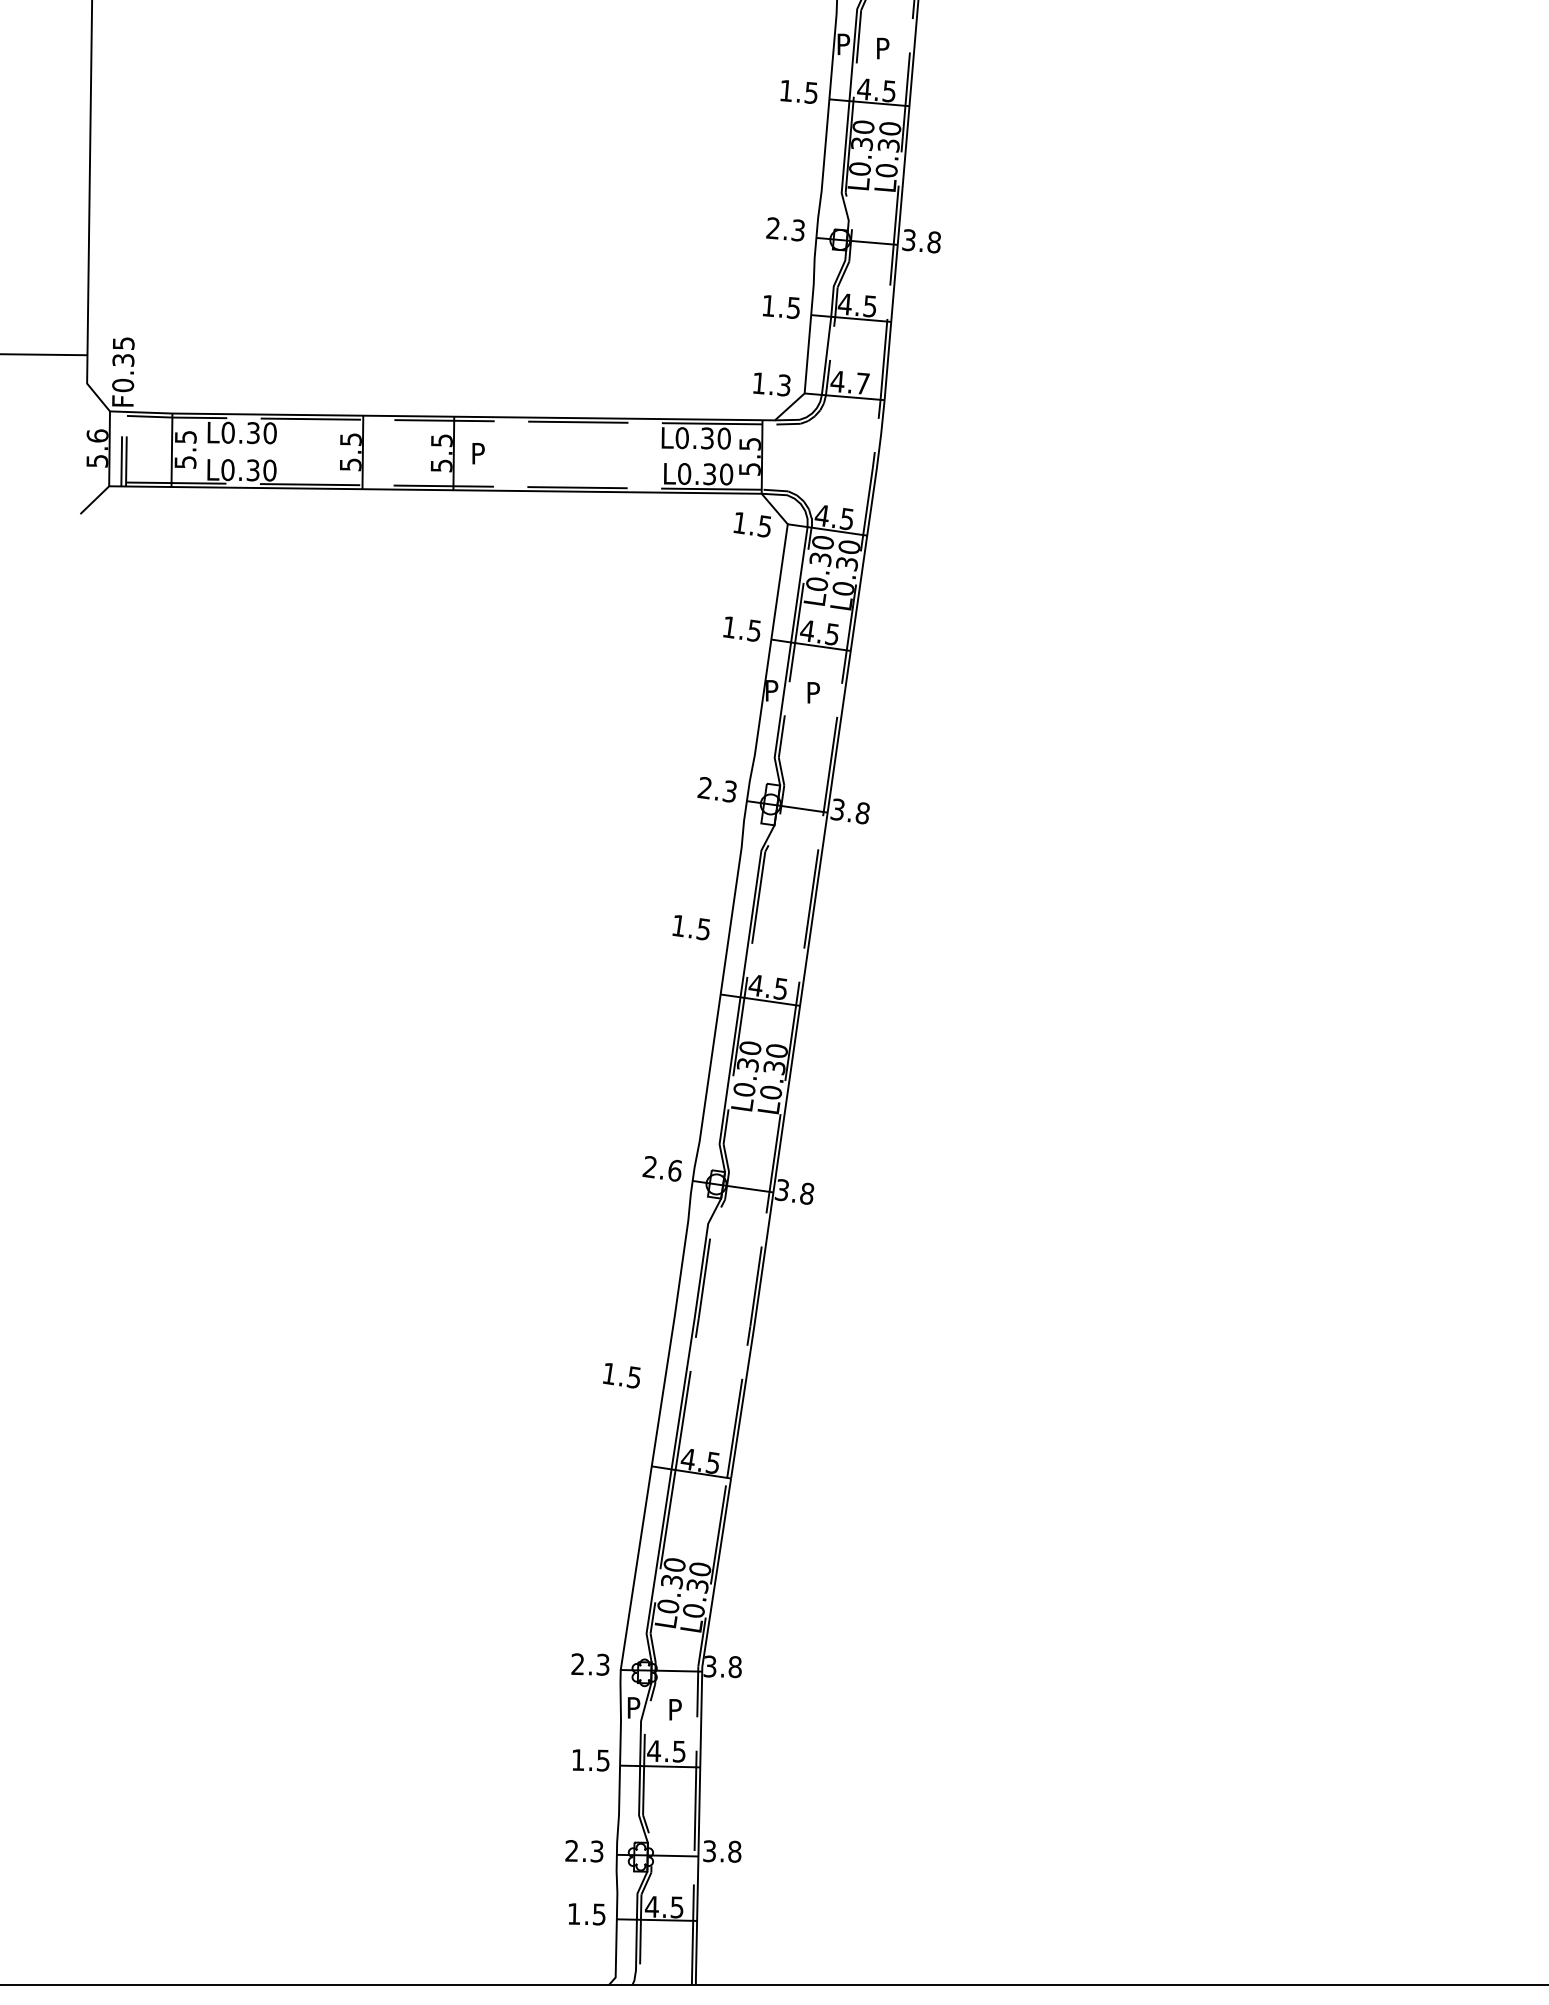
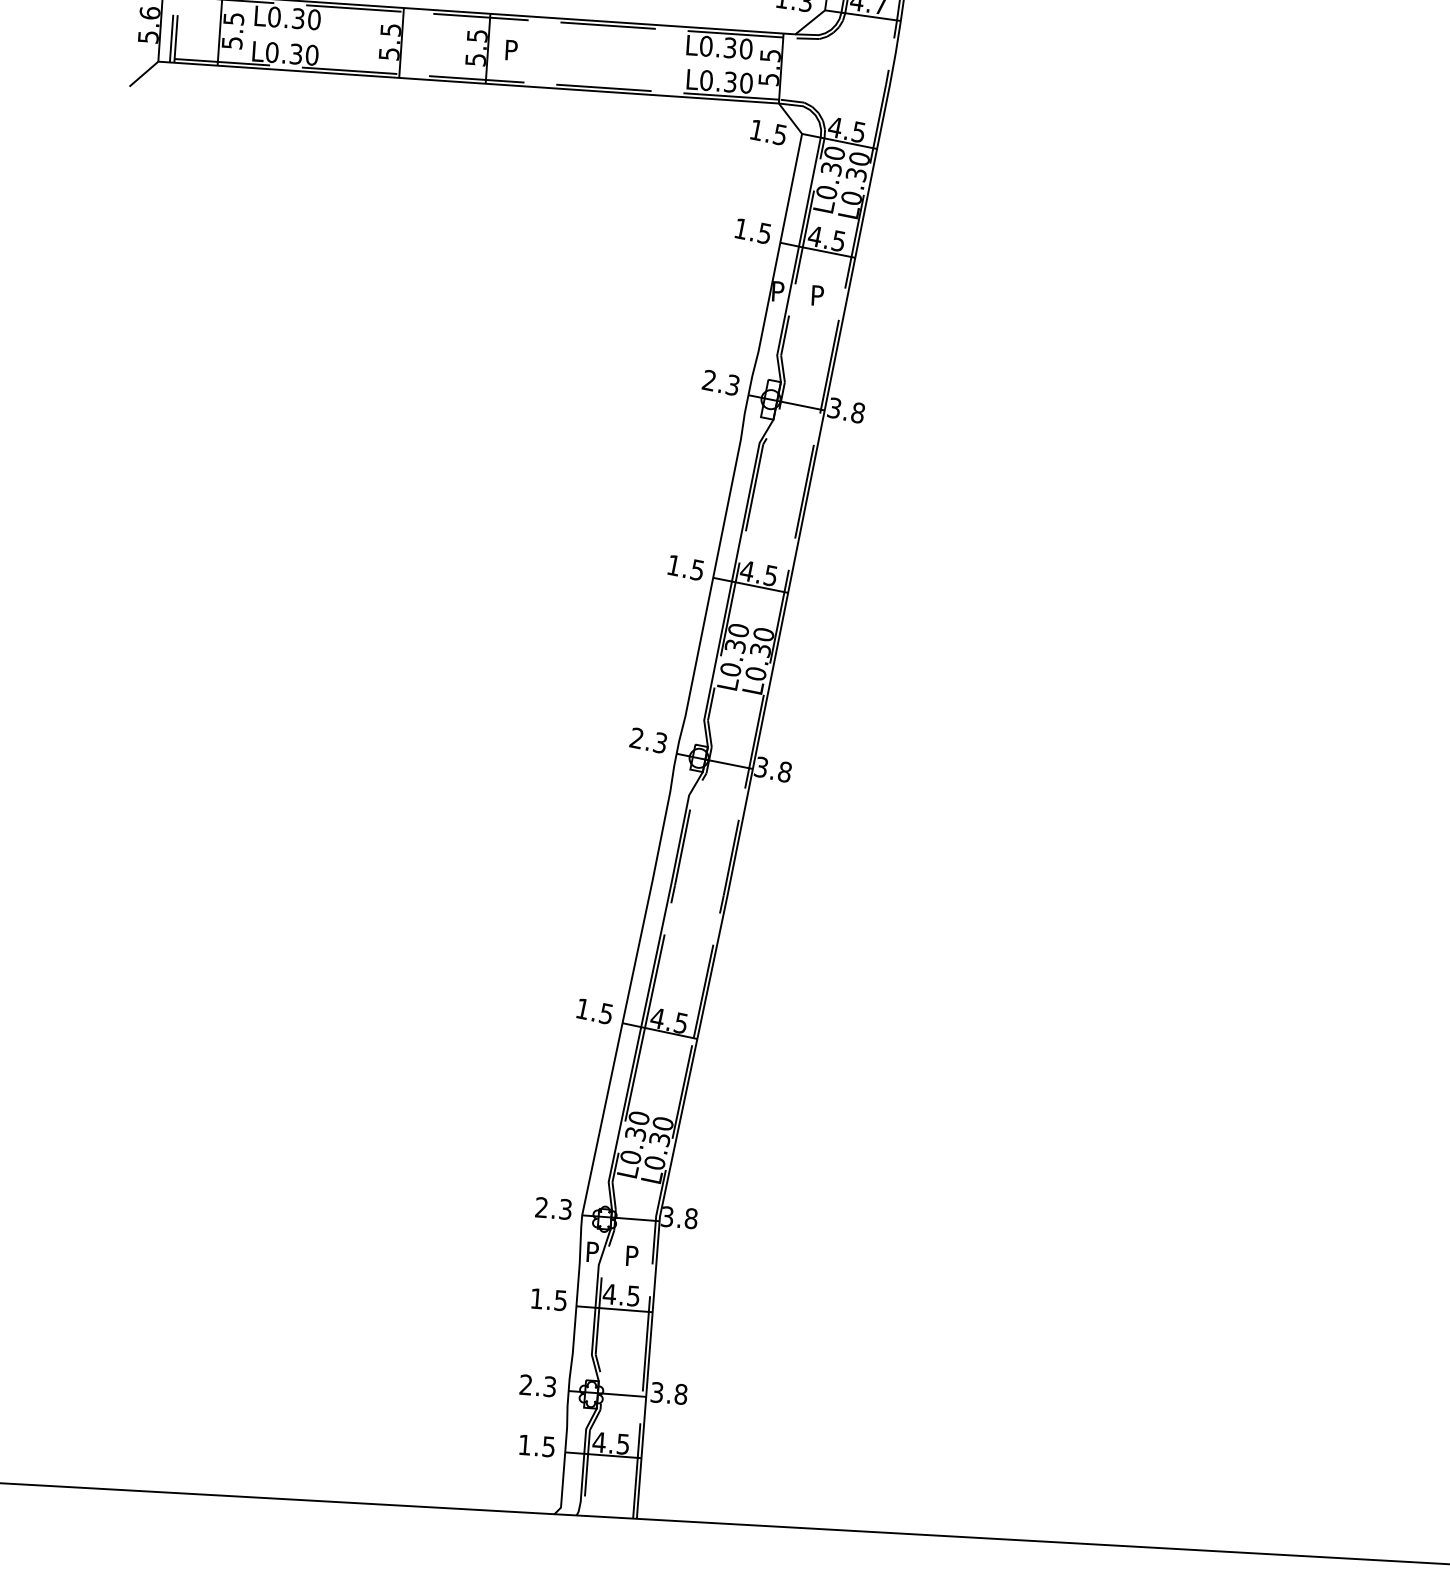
text: (690, 927) -> (684, 567), moved
text: (674, 1170) -> (659, 742), 2.6 -> 2.3
text: (621, 1375) -> (594, 1011), moved

